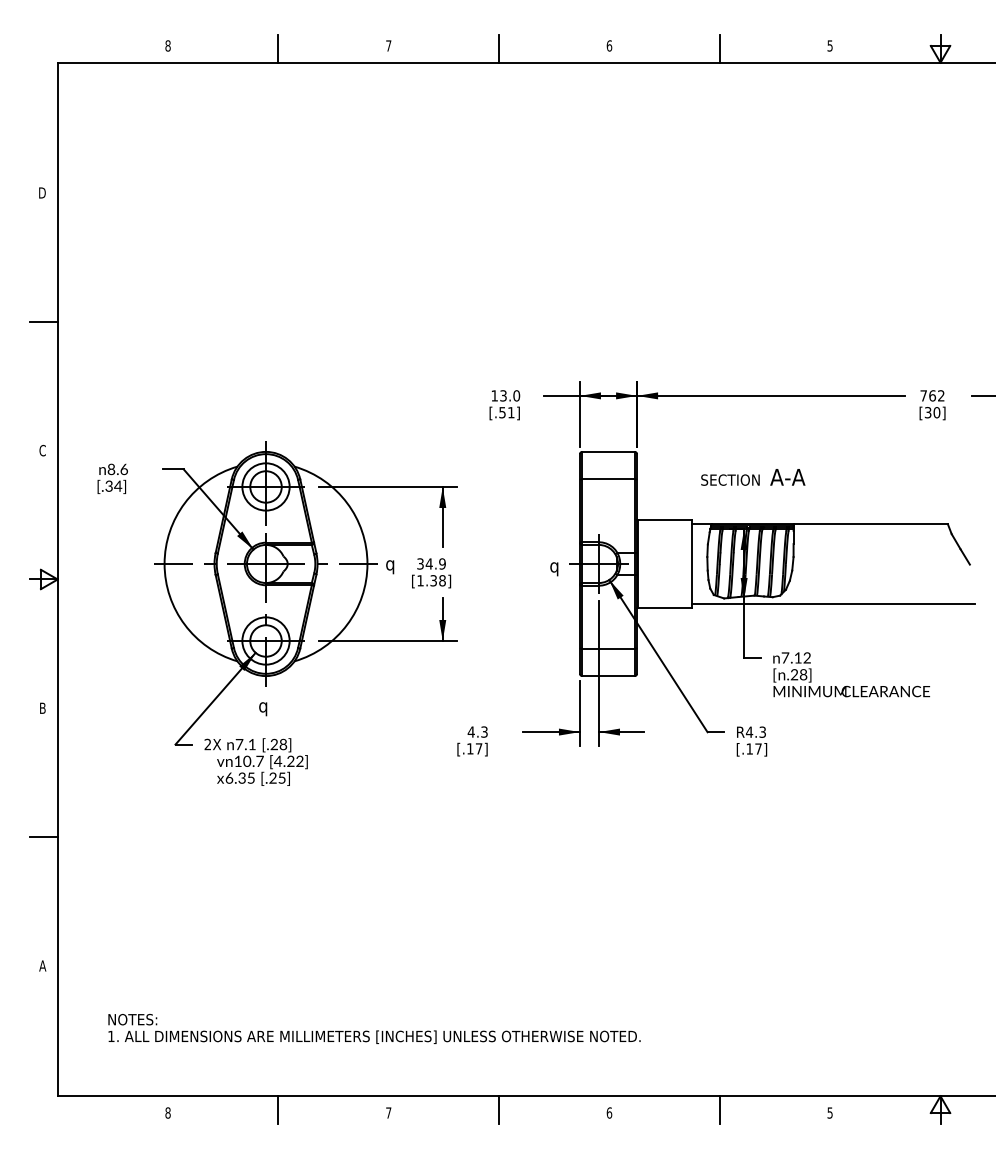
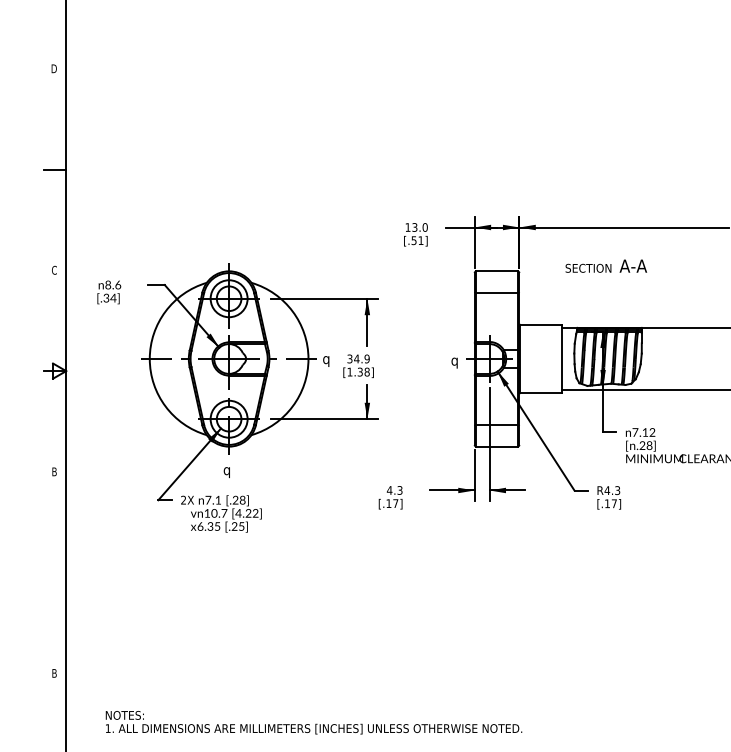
text: (753, 477) -> (606, 266), moved
line: (43, 837) -> (55, 572), removed
text: (42, 965) -> (54, 673), A -> B

